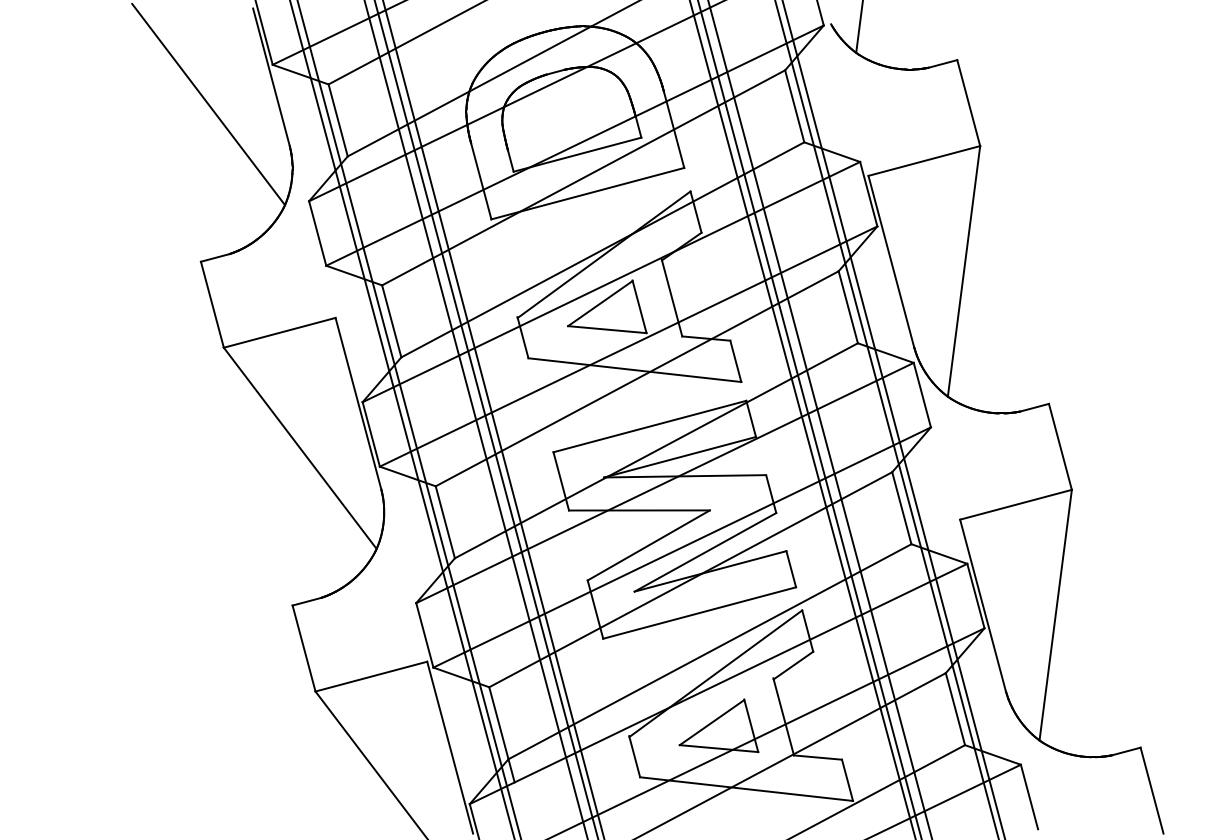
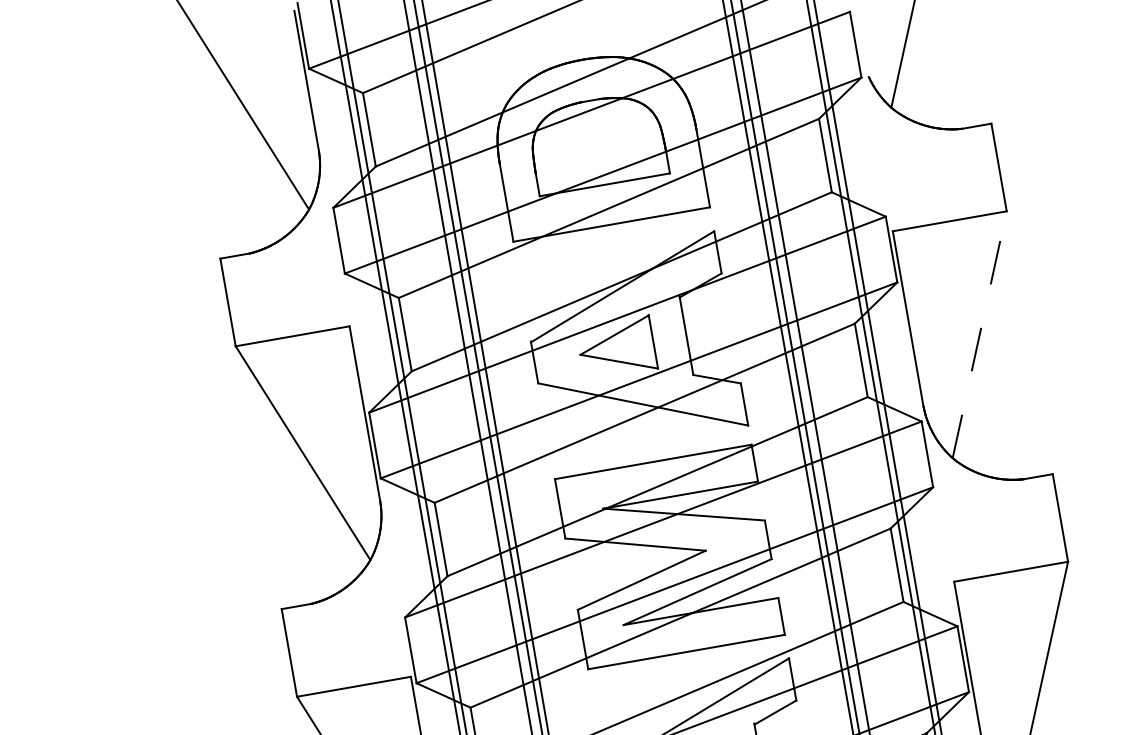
line: (964, 270) -> (980, 333), solid -> dashed

